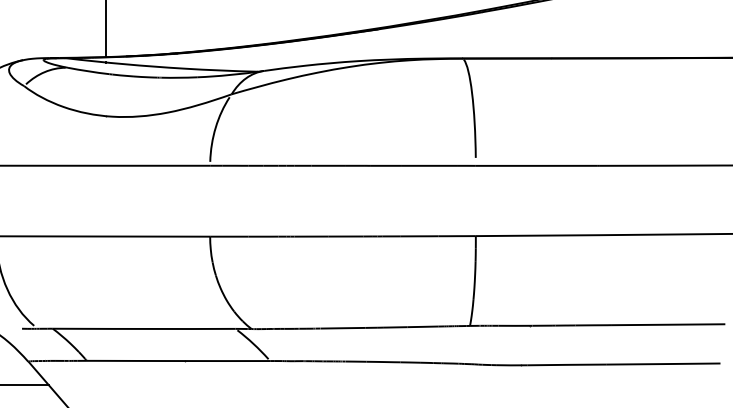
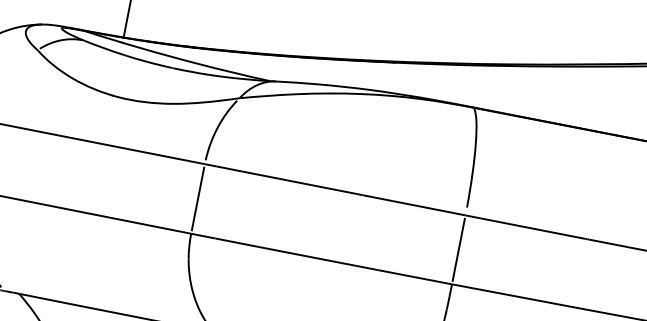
line: (475, 200) -> (458, 249), added
line: (210, 201) -> (198, 199), added

